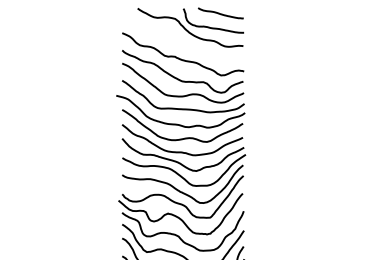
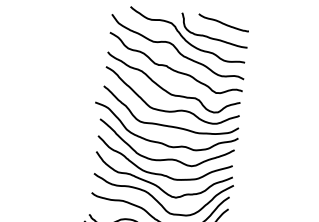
curve: (182, 39) -> (177, 47), added

